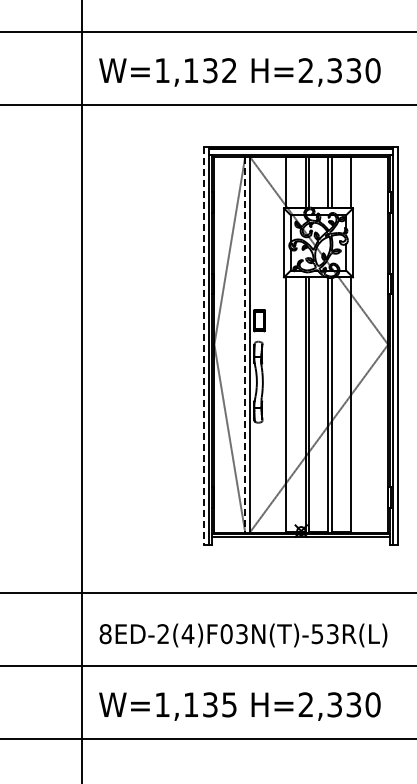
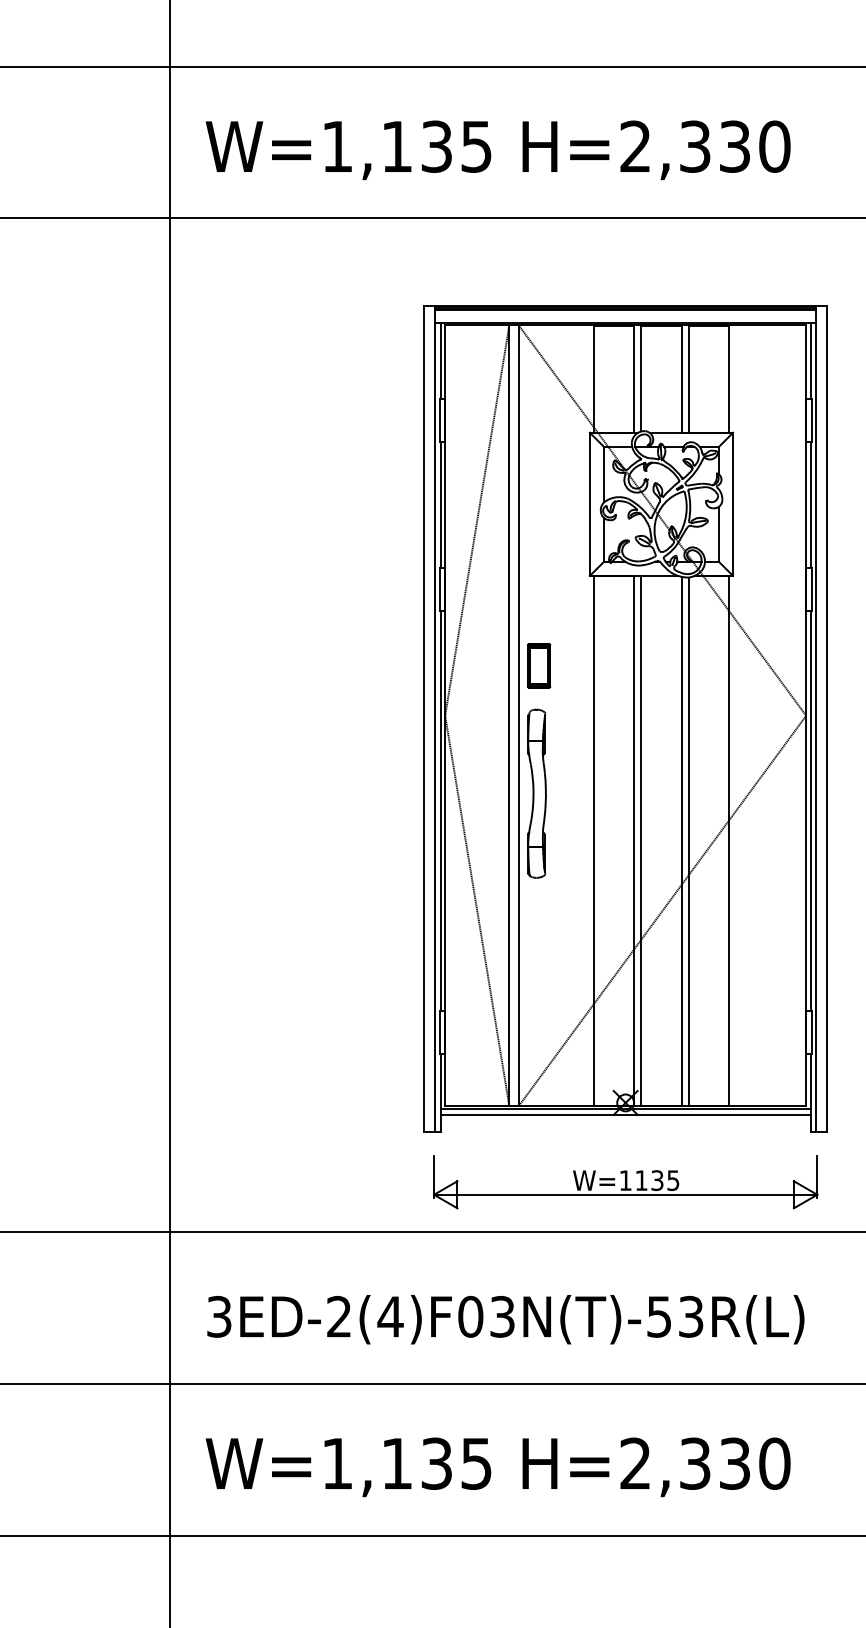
text: (229, 70) -> (476, 146), W=1,132 -> W=1,135
line: (245, 344) -> (509, 715), dashed -> solid
line: (204, 346) -> (424, 719), dashed -> solid
part: (300, 569) -> (624, 1182), added
text: (105, 634) -> (219, 1317), 8ED-2(4)F03N(T)-53R(L) -> 3ED-2(4)F03N(T)-53R(L)

